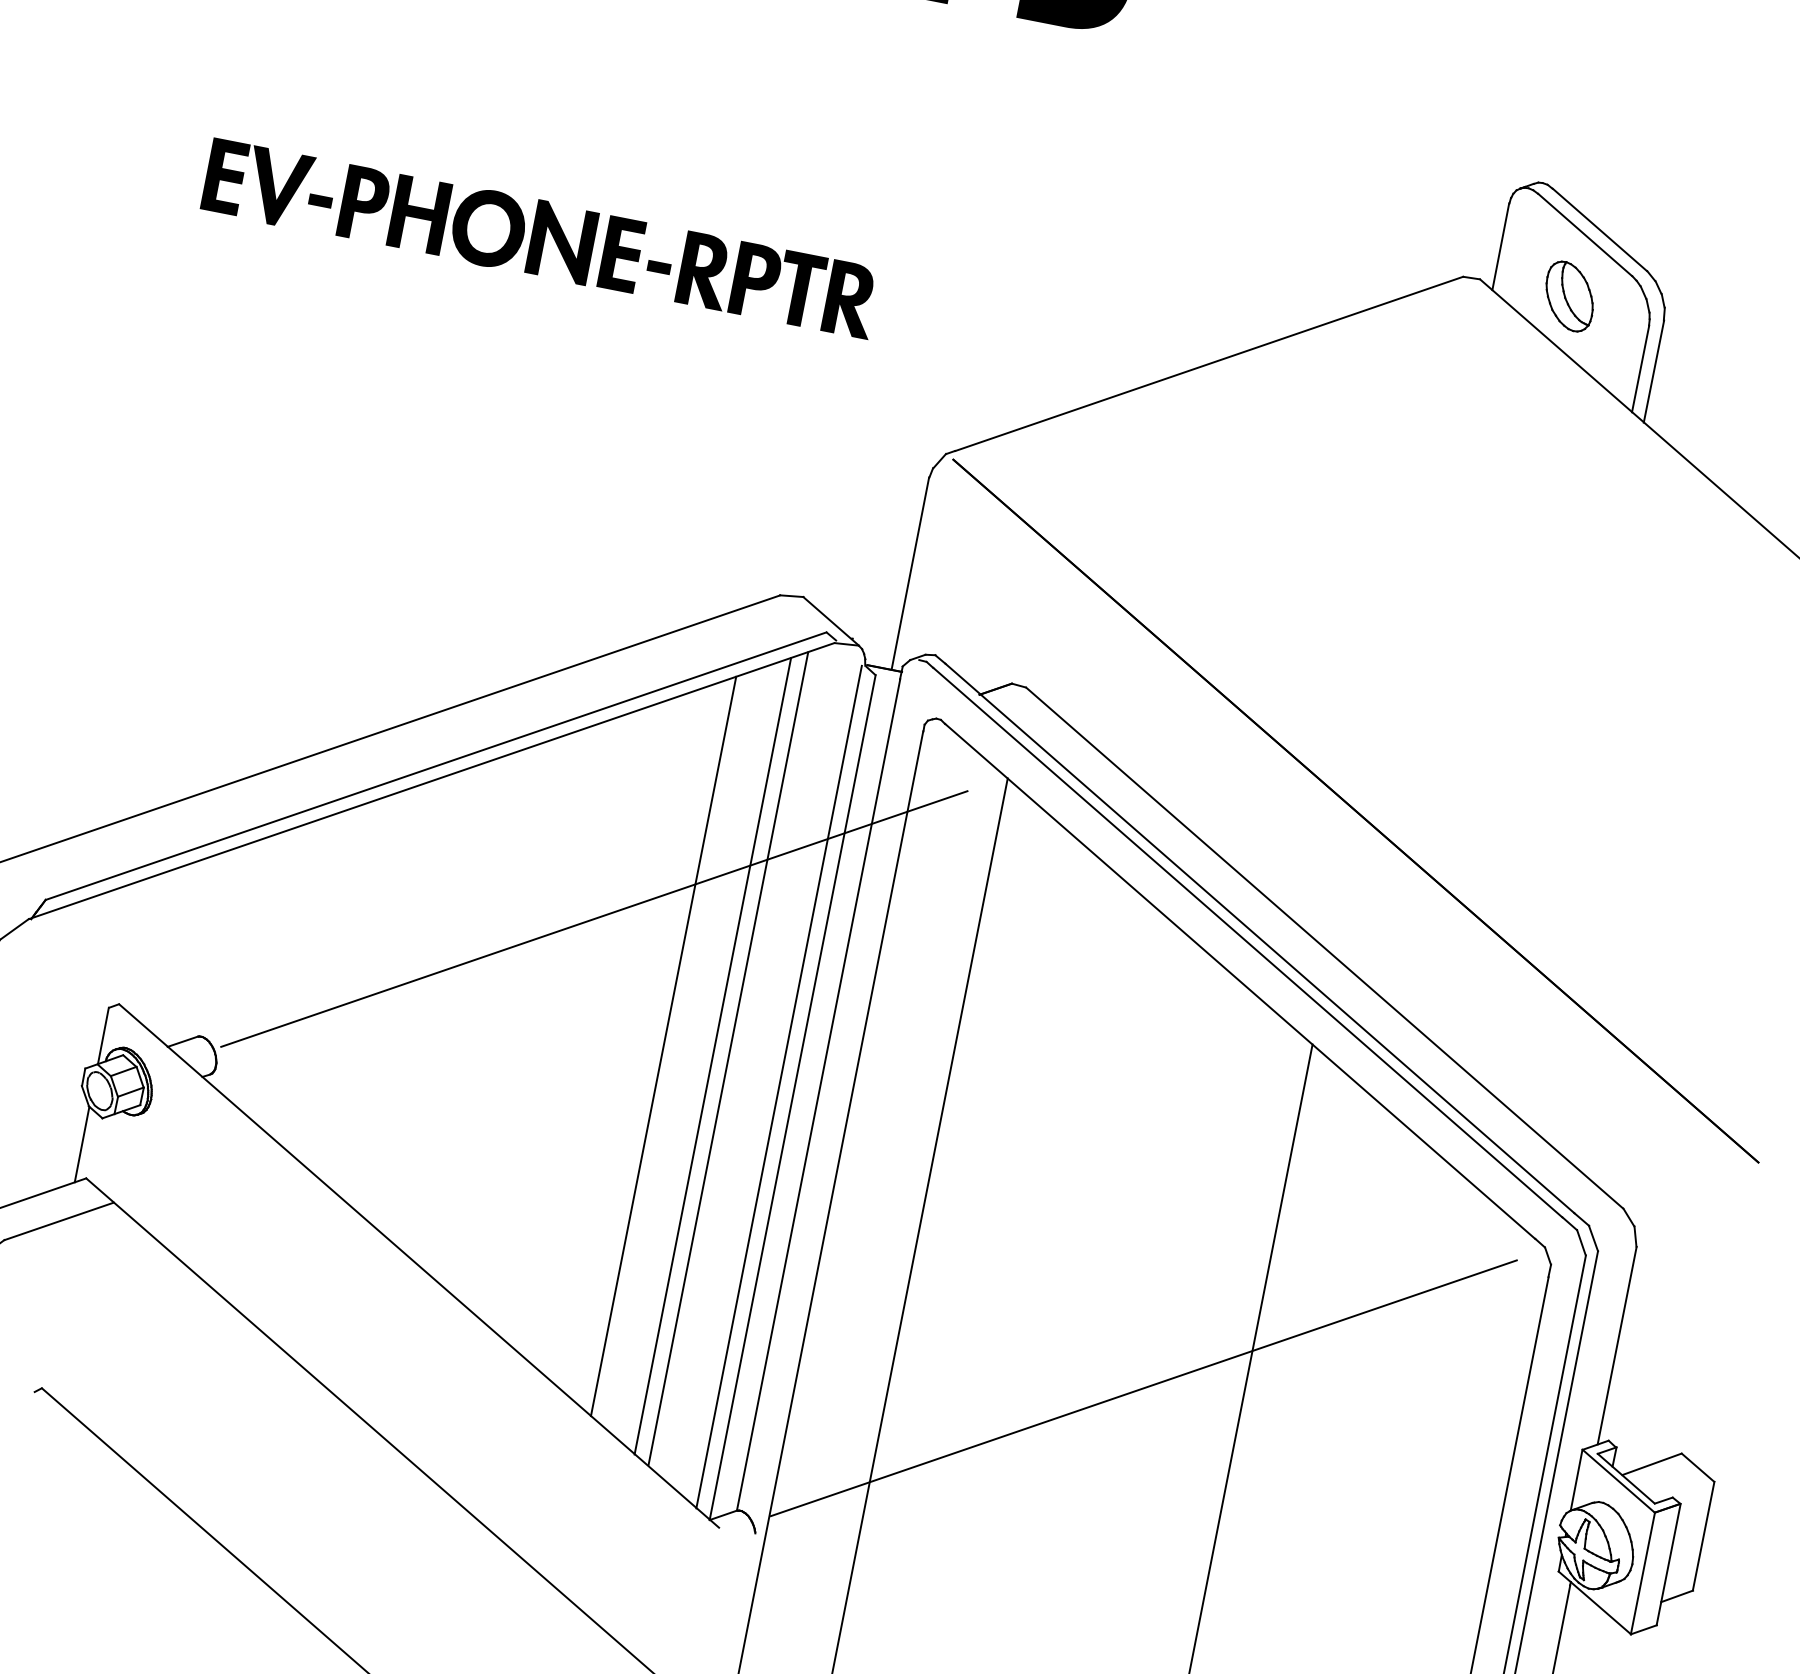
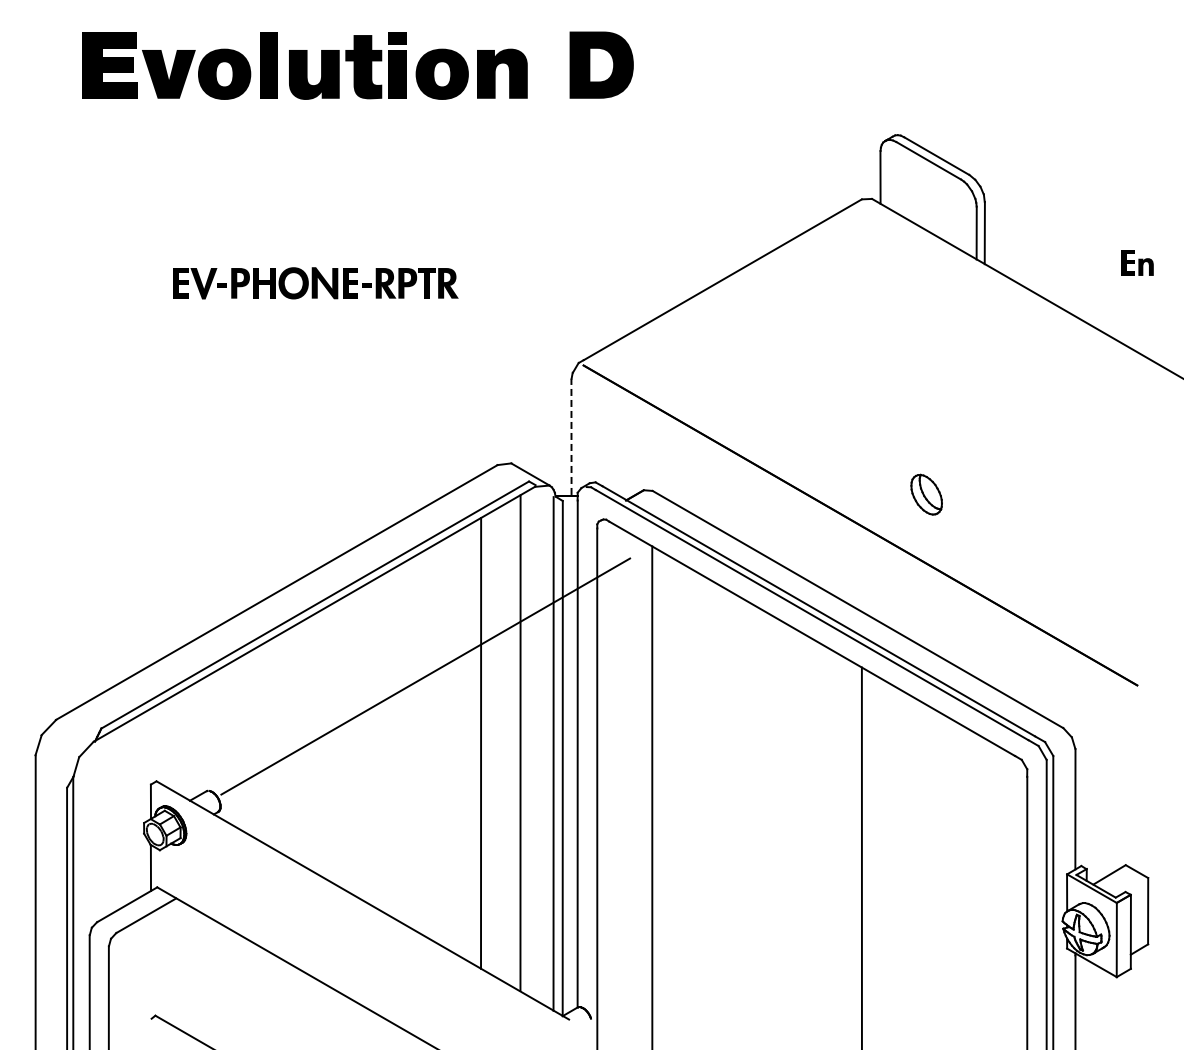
part: (540, 238) -> (315, 283), size x0.7
part: (1569, 296) -> (926, 494), moved
line: (910, 572) -> (571, 436), solid -> dashed
line: (713, 1056) -> (511, 743), removed
line: (1144, 1387) -> (802, 888), removed

